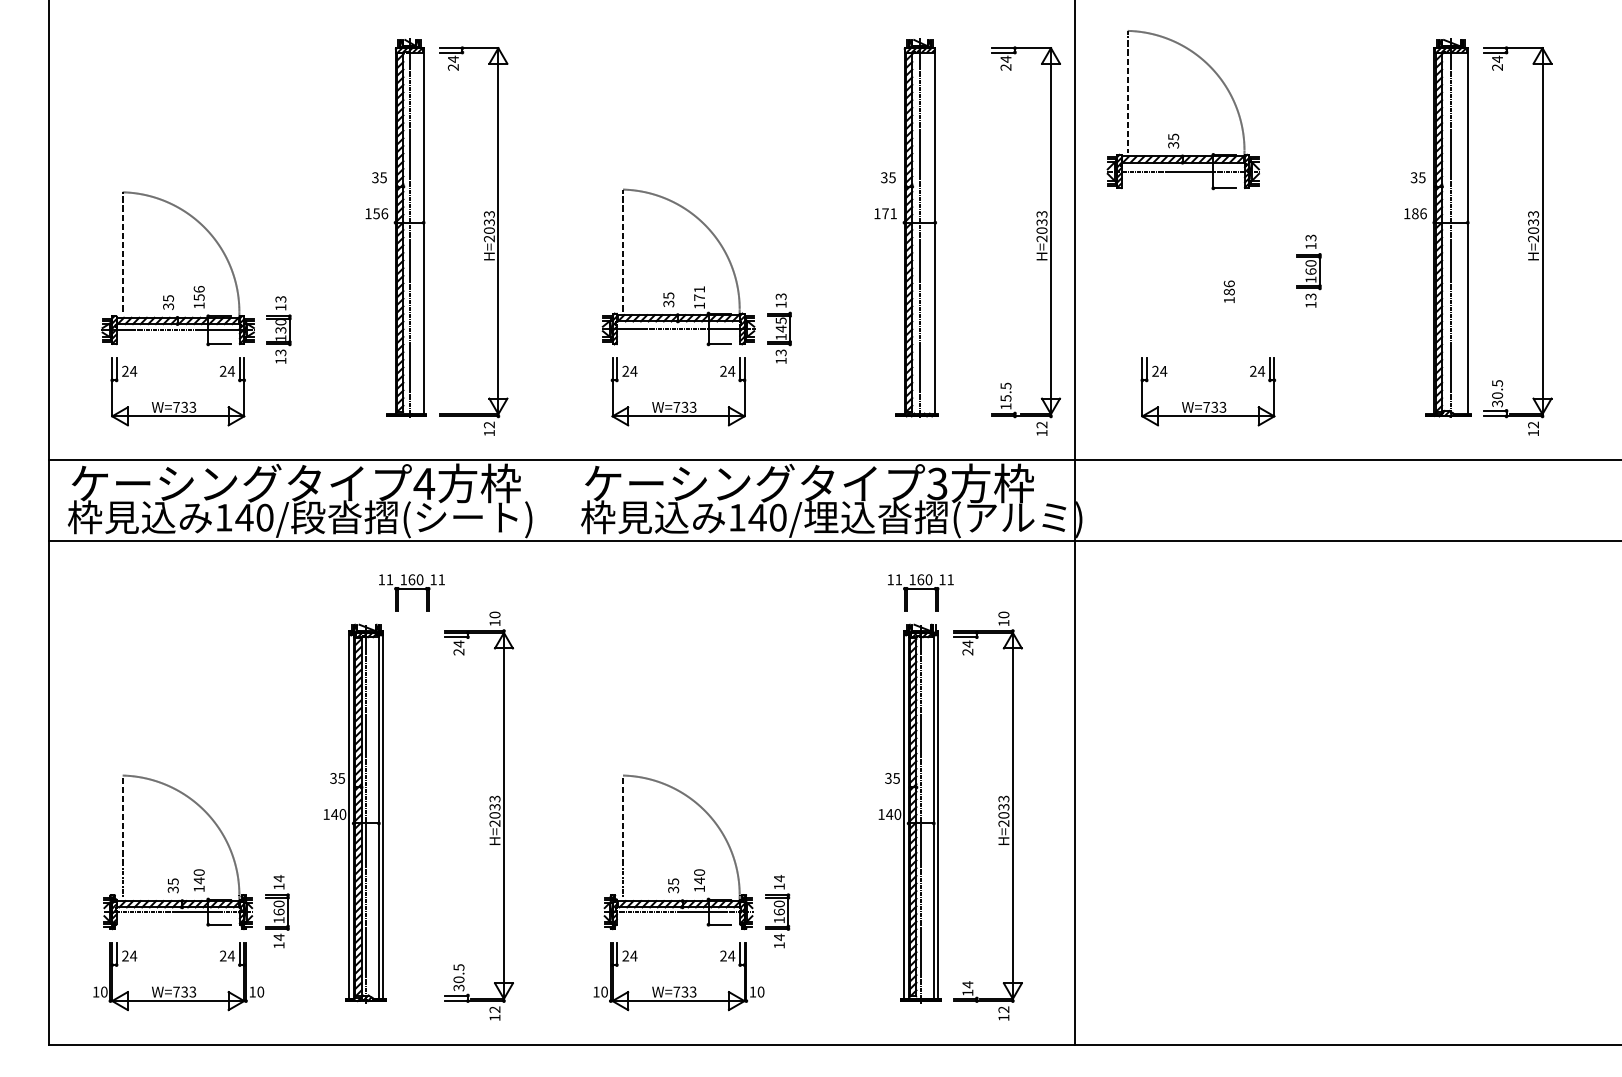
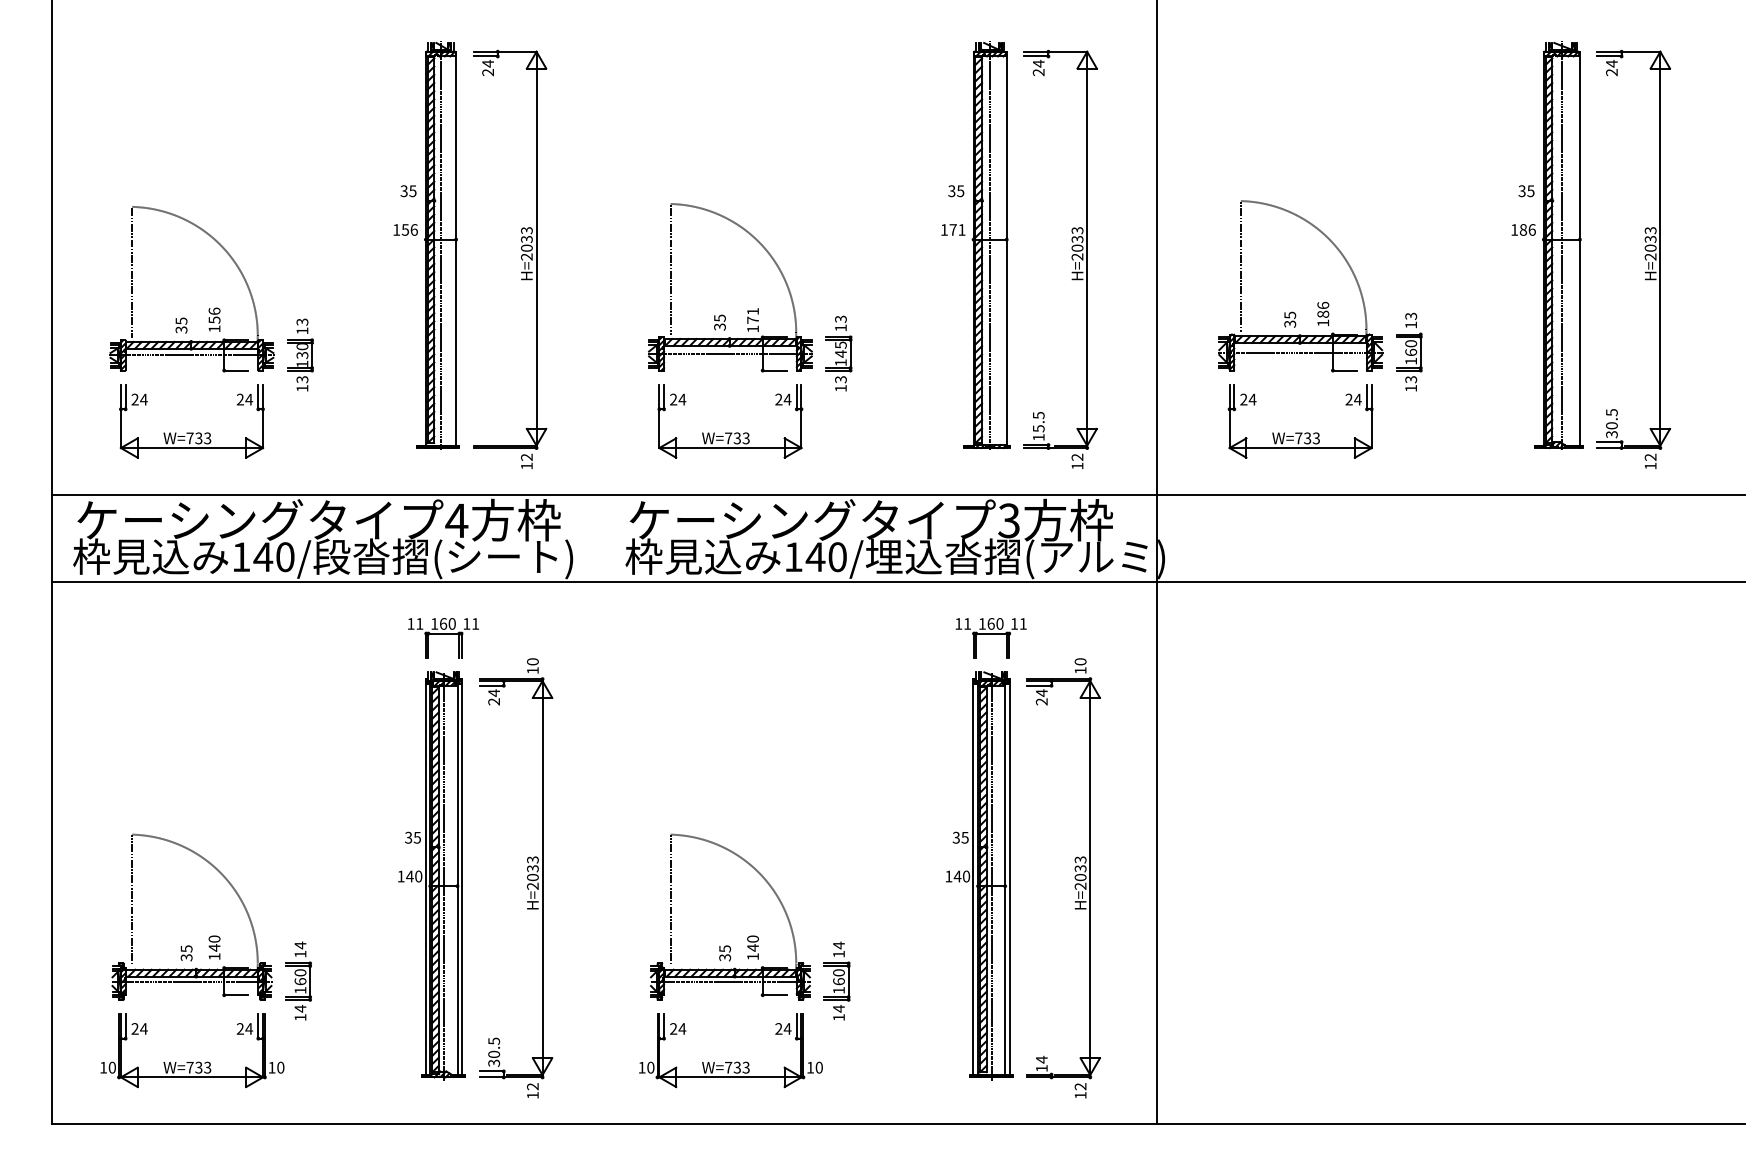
part: (1176, 133) -> (1293, 311), moved
part: (1036, 240) -> (1071, 258), moved
part: (1308, 270) -> (1408, 351), moved
part: (354, 813) -> (431, 875), moved

